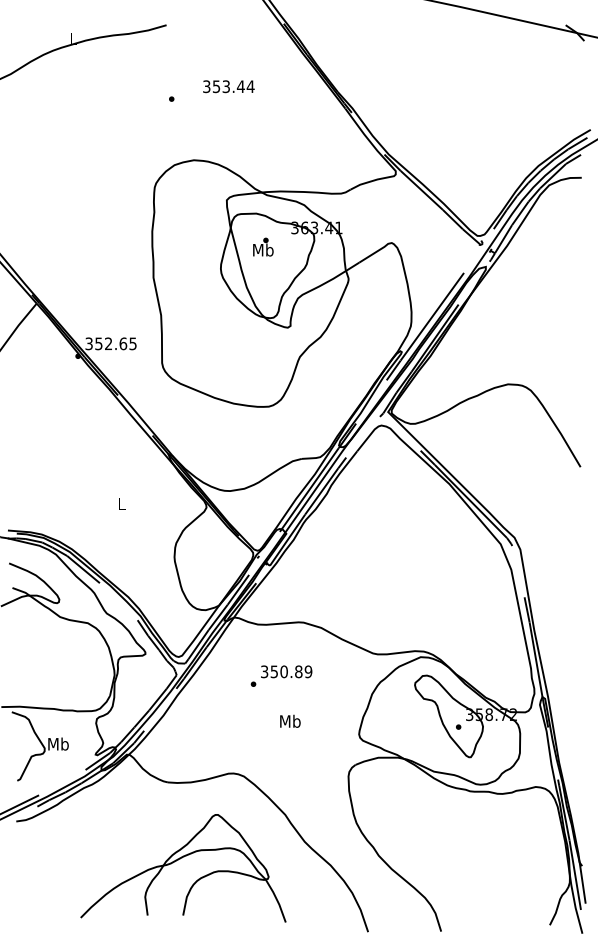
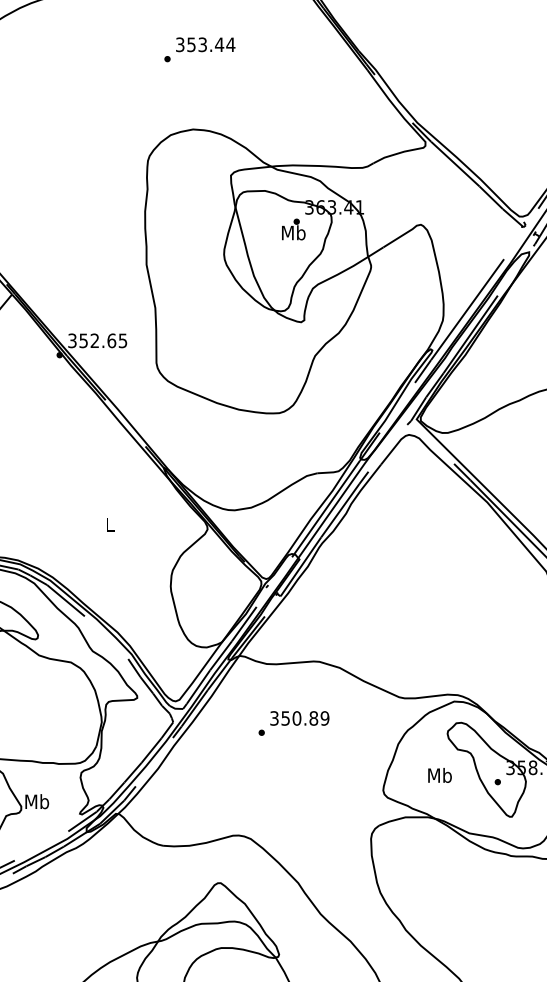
text: (228, 86) -> (205, 44), moved
text: (263, 246) -> (293, 228), moved
text: (290, 720) -> (440, 774), moved

